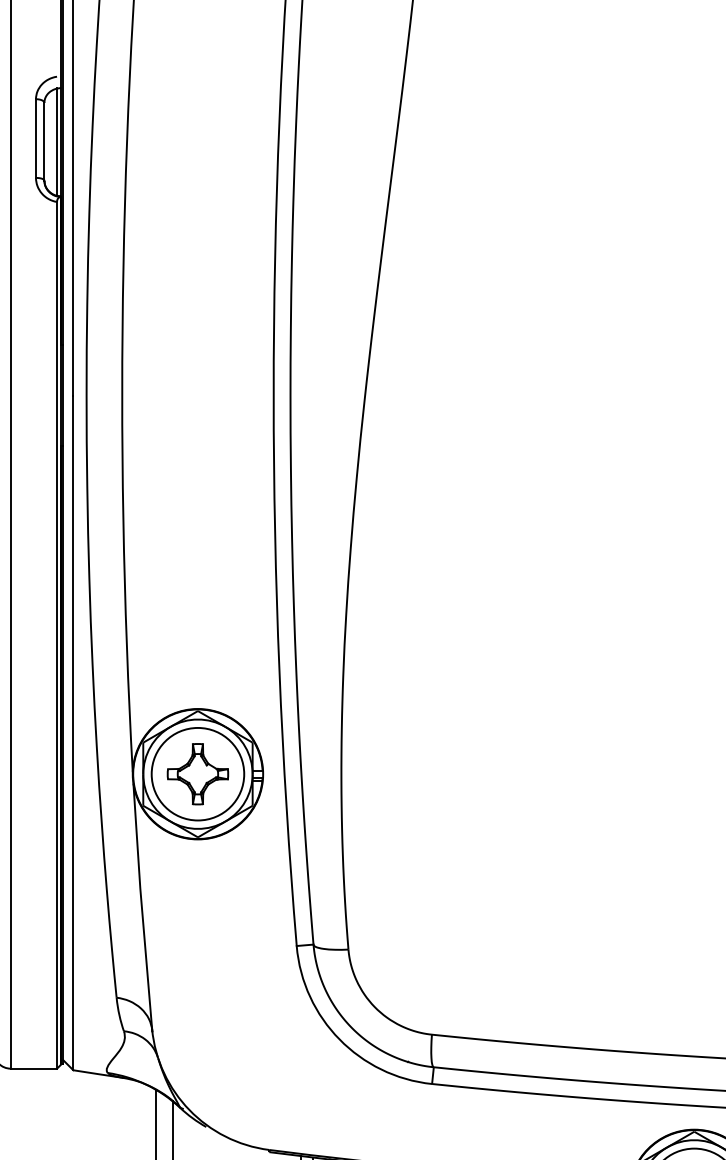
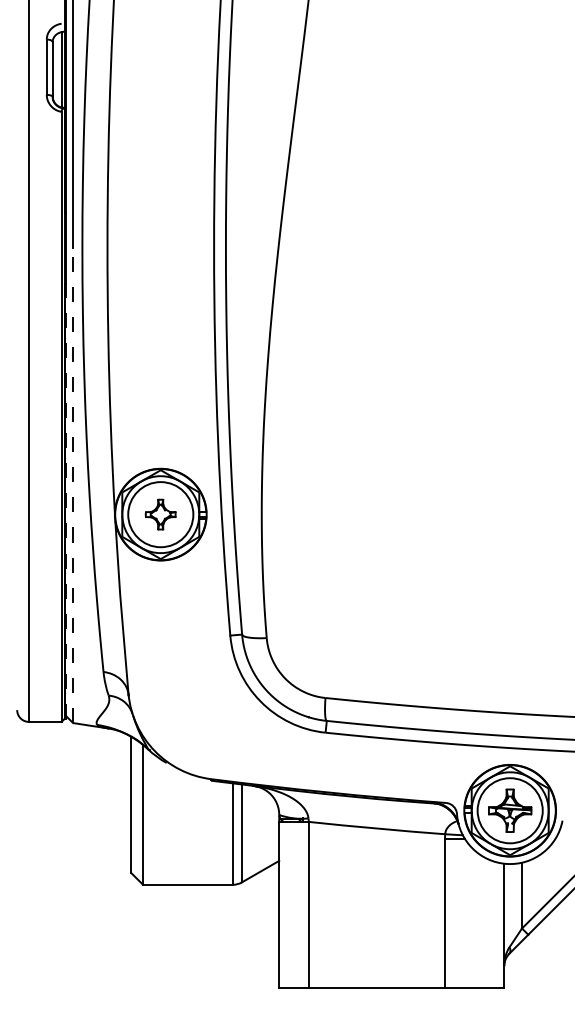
line: (73, 732) -> (73, 485), solid -> dashed
line: (63, 755) -> (66, 501), solid -> dashed
part: (197, 773) -> (160, 514), size x0.7

